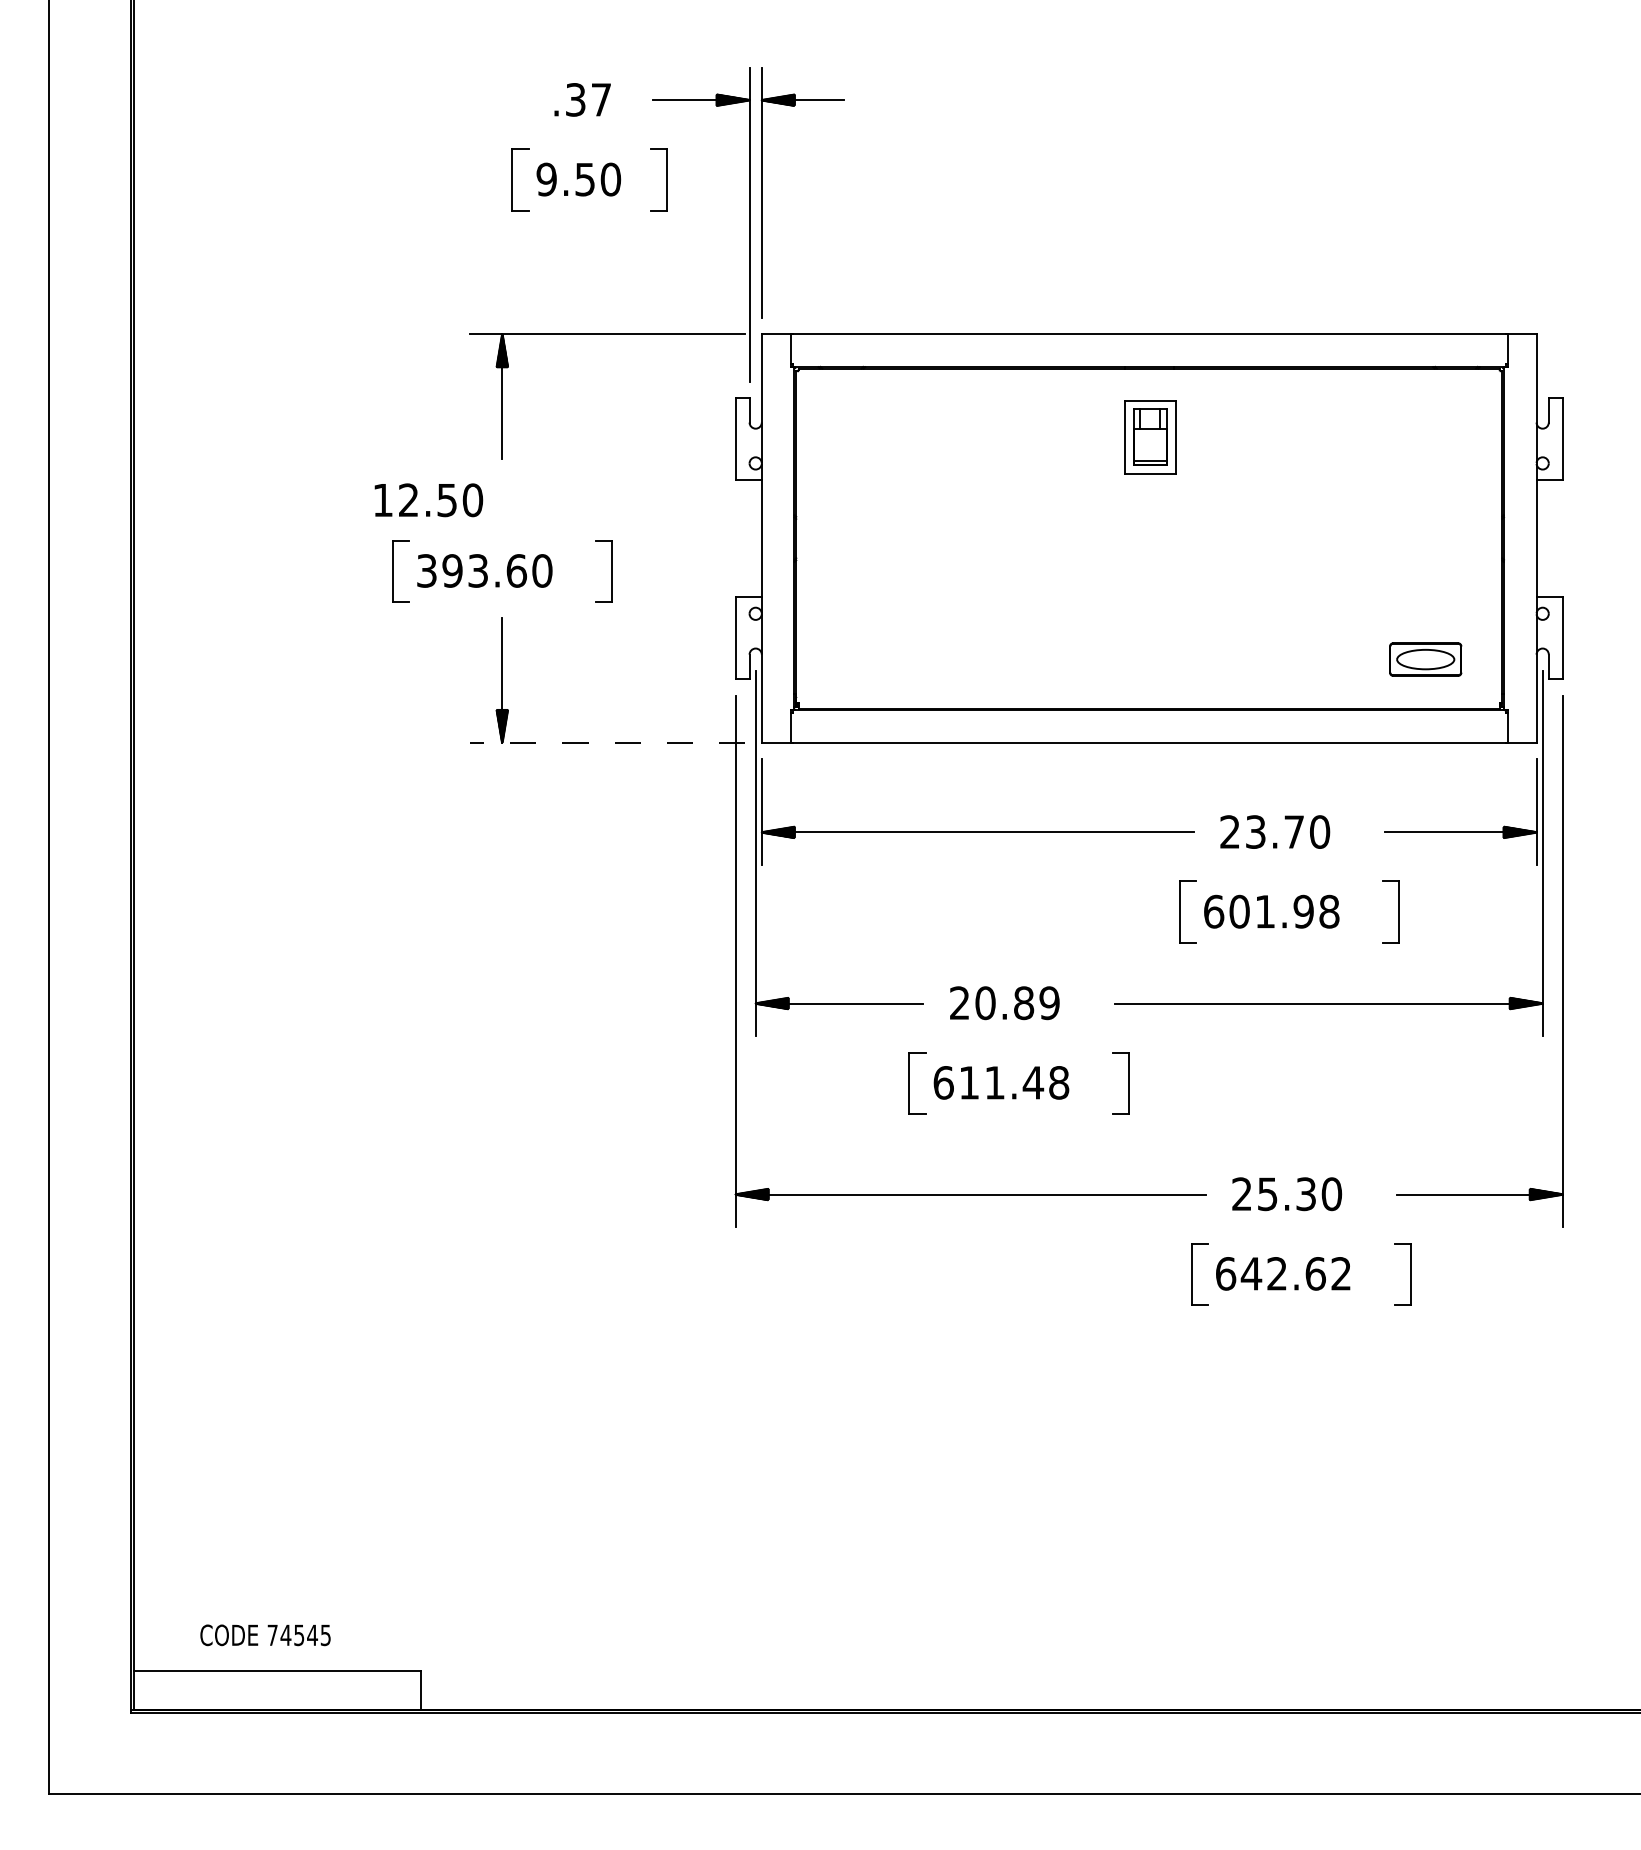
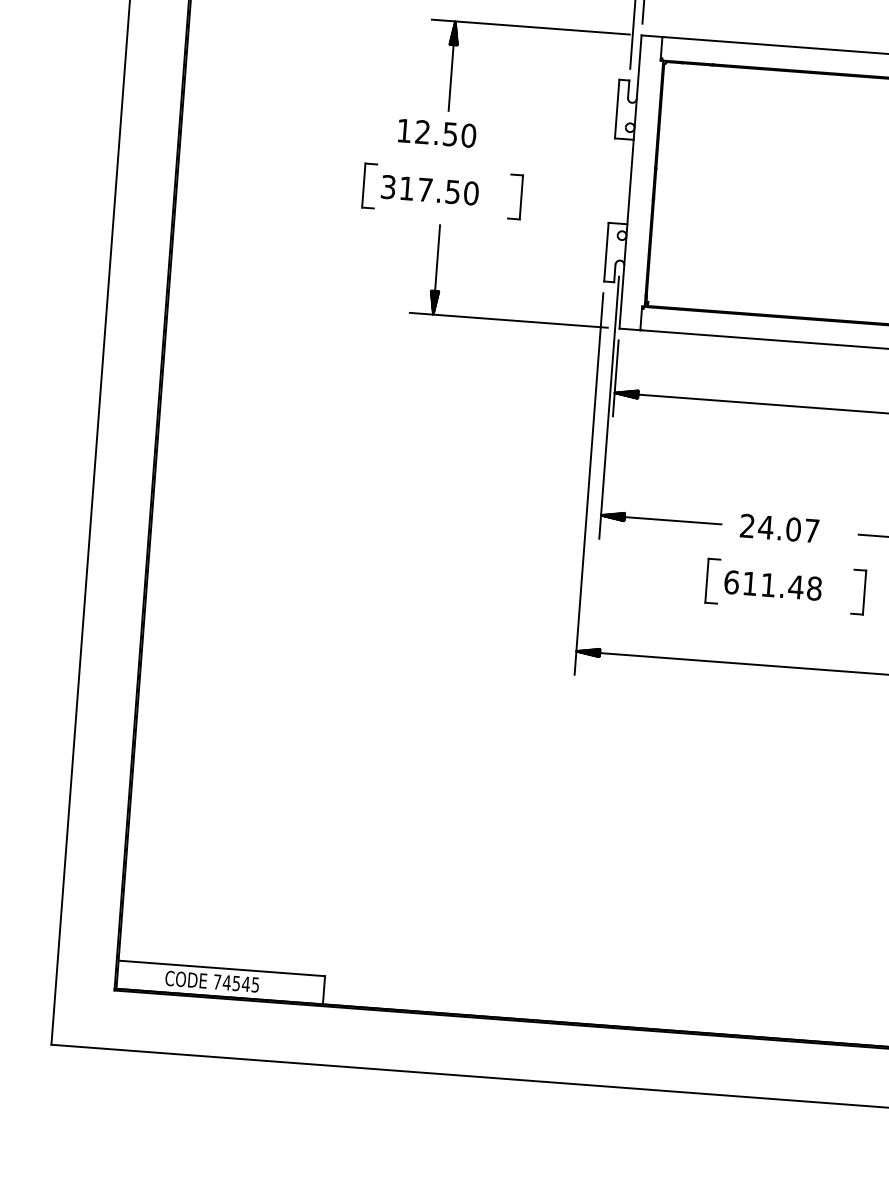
text: (428, 500) -> (436, 133), moved
text: (484, 570) -> (429, 189), 393.60 -> 317.50
line: (607, 742) -> (508, 320), dashed -> solid
text: (1016, 1003) -> (788, 529), 20.89 -> 24.07
text: (265, 1635) -> (212, 981), moved

